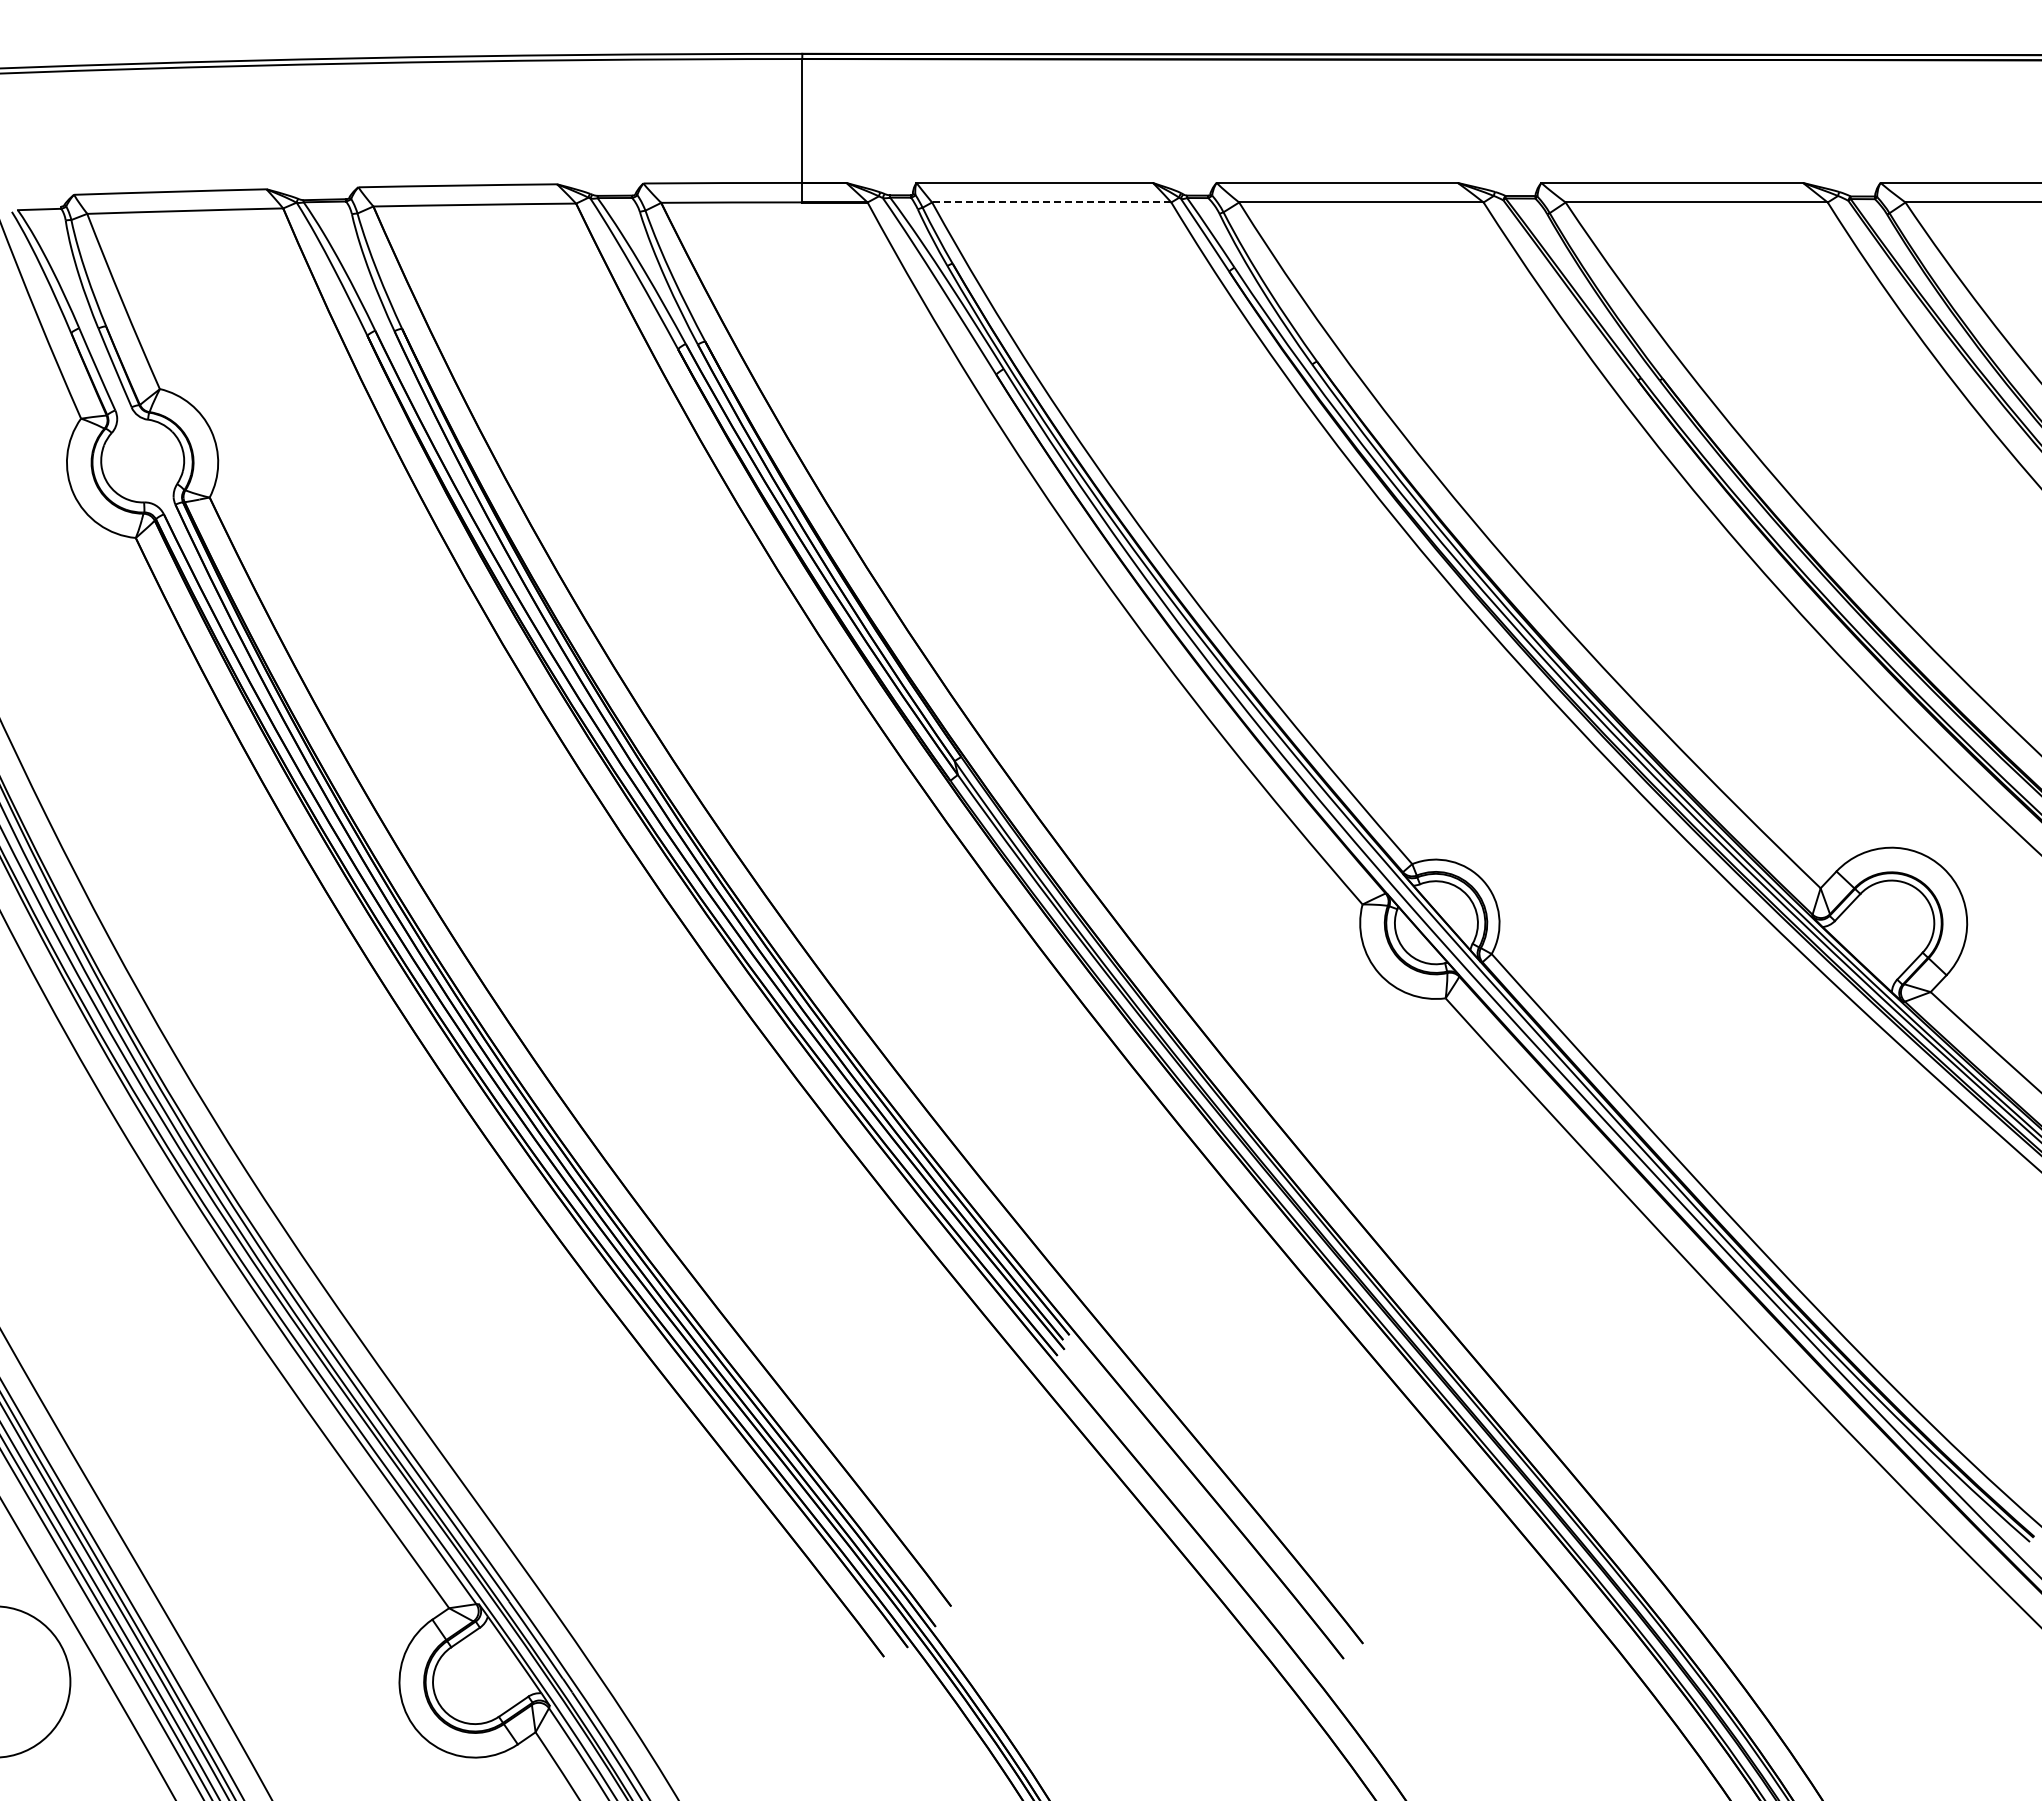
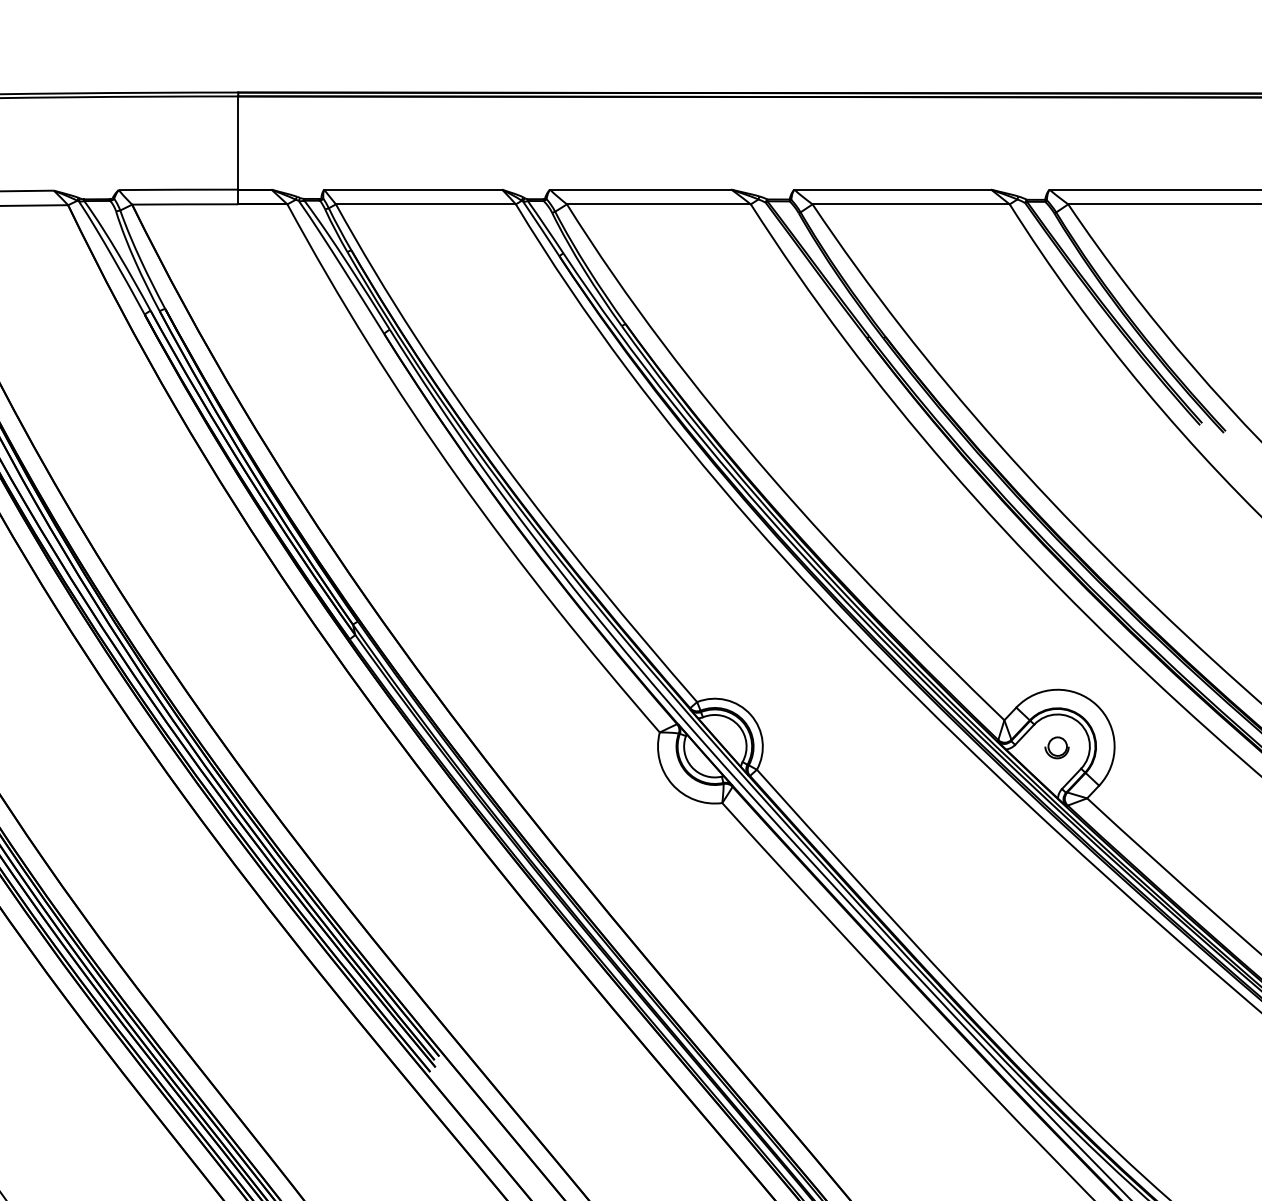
line: (1051, 202) -> (425, 204), dashed -> solid
part: (1890, 924) -> (1056, 747), added

